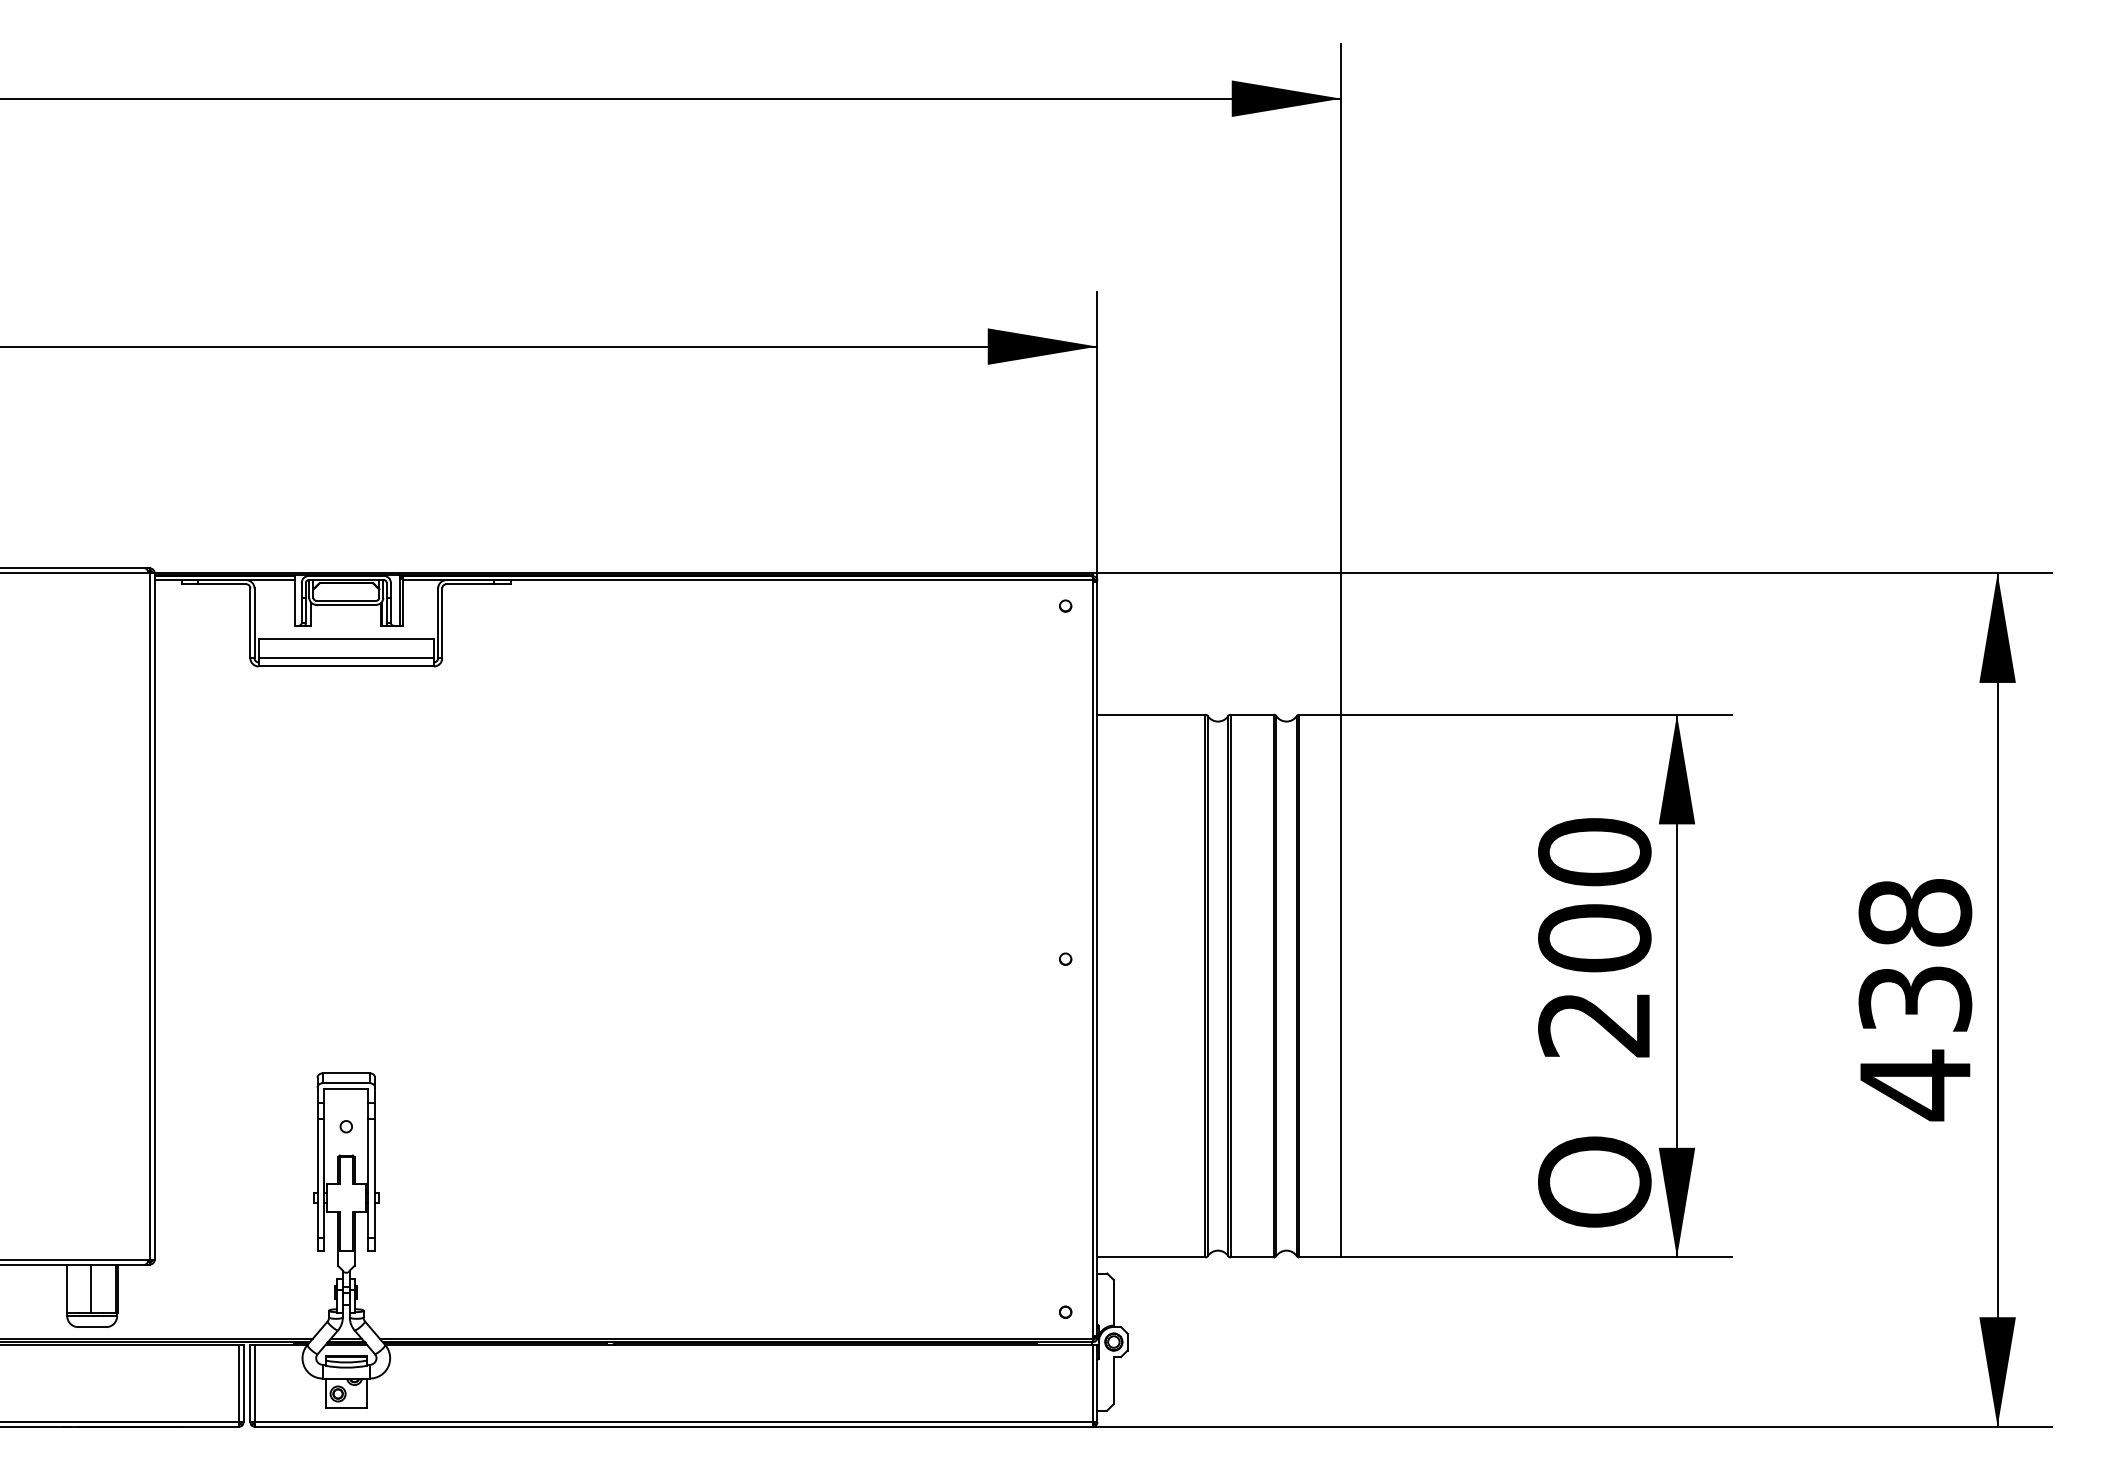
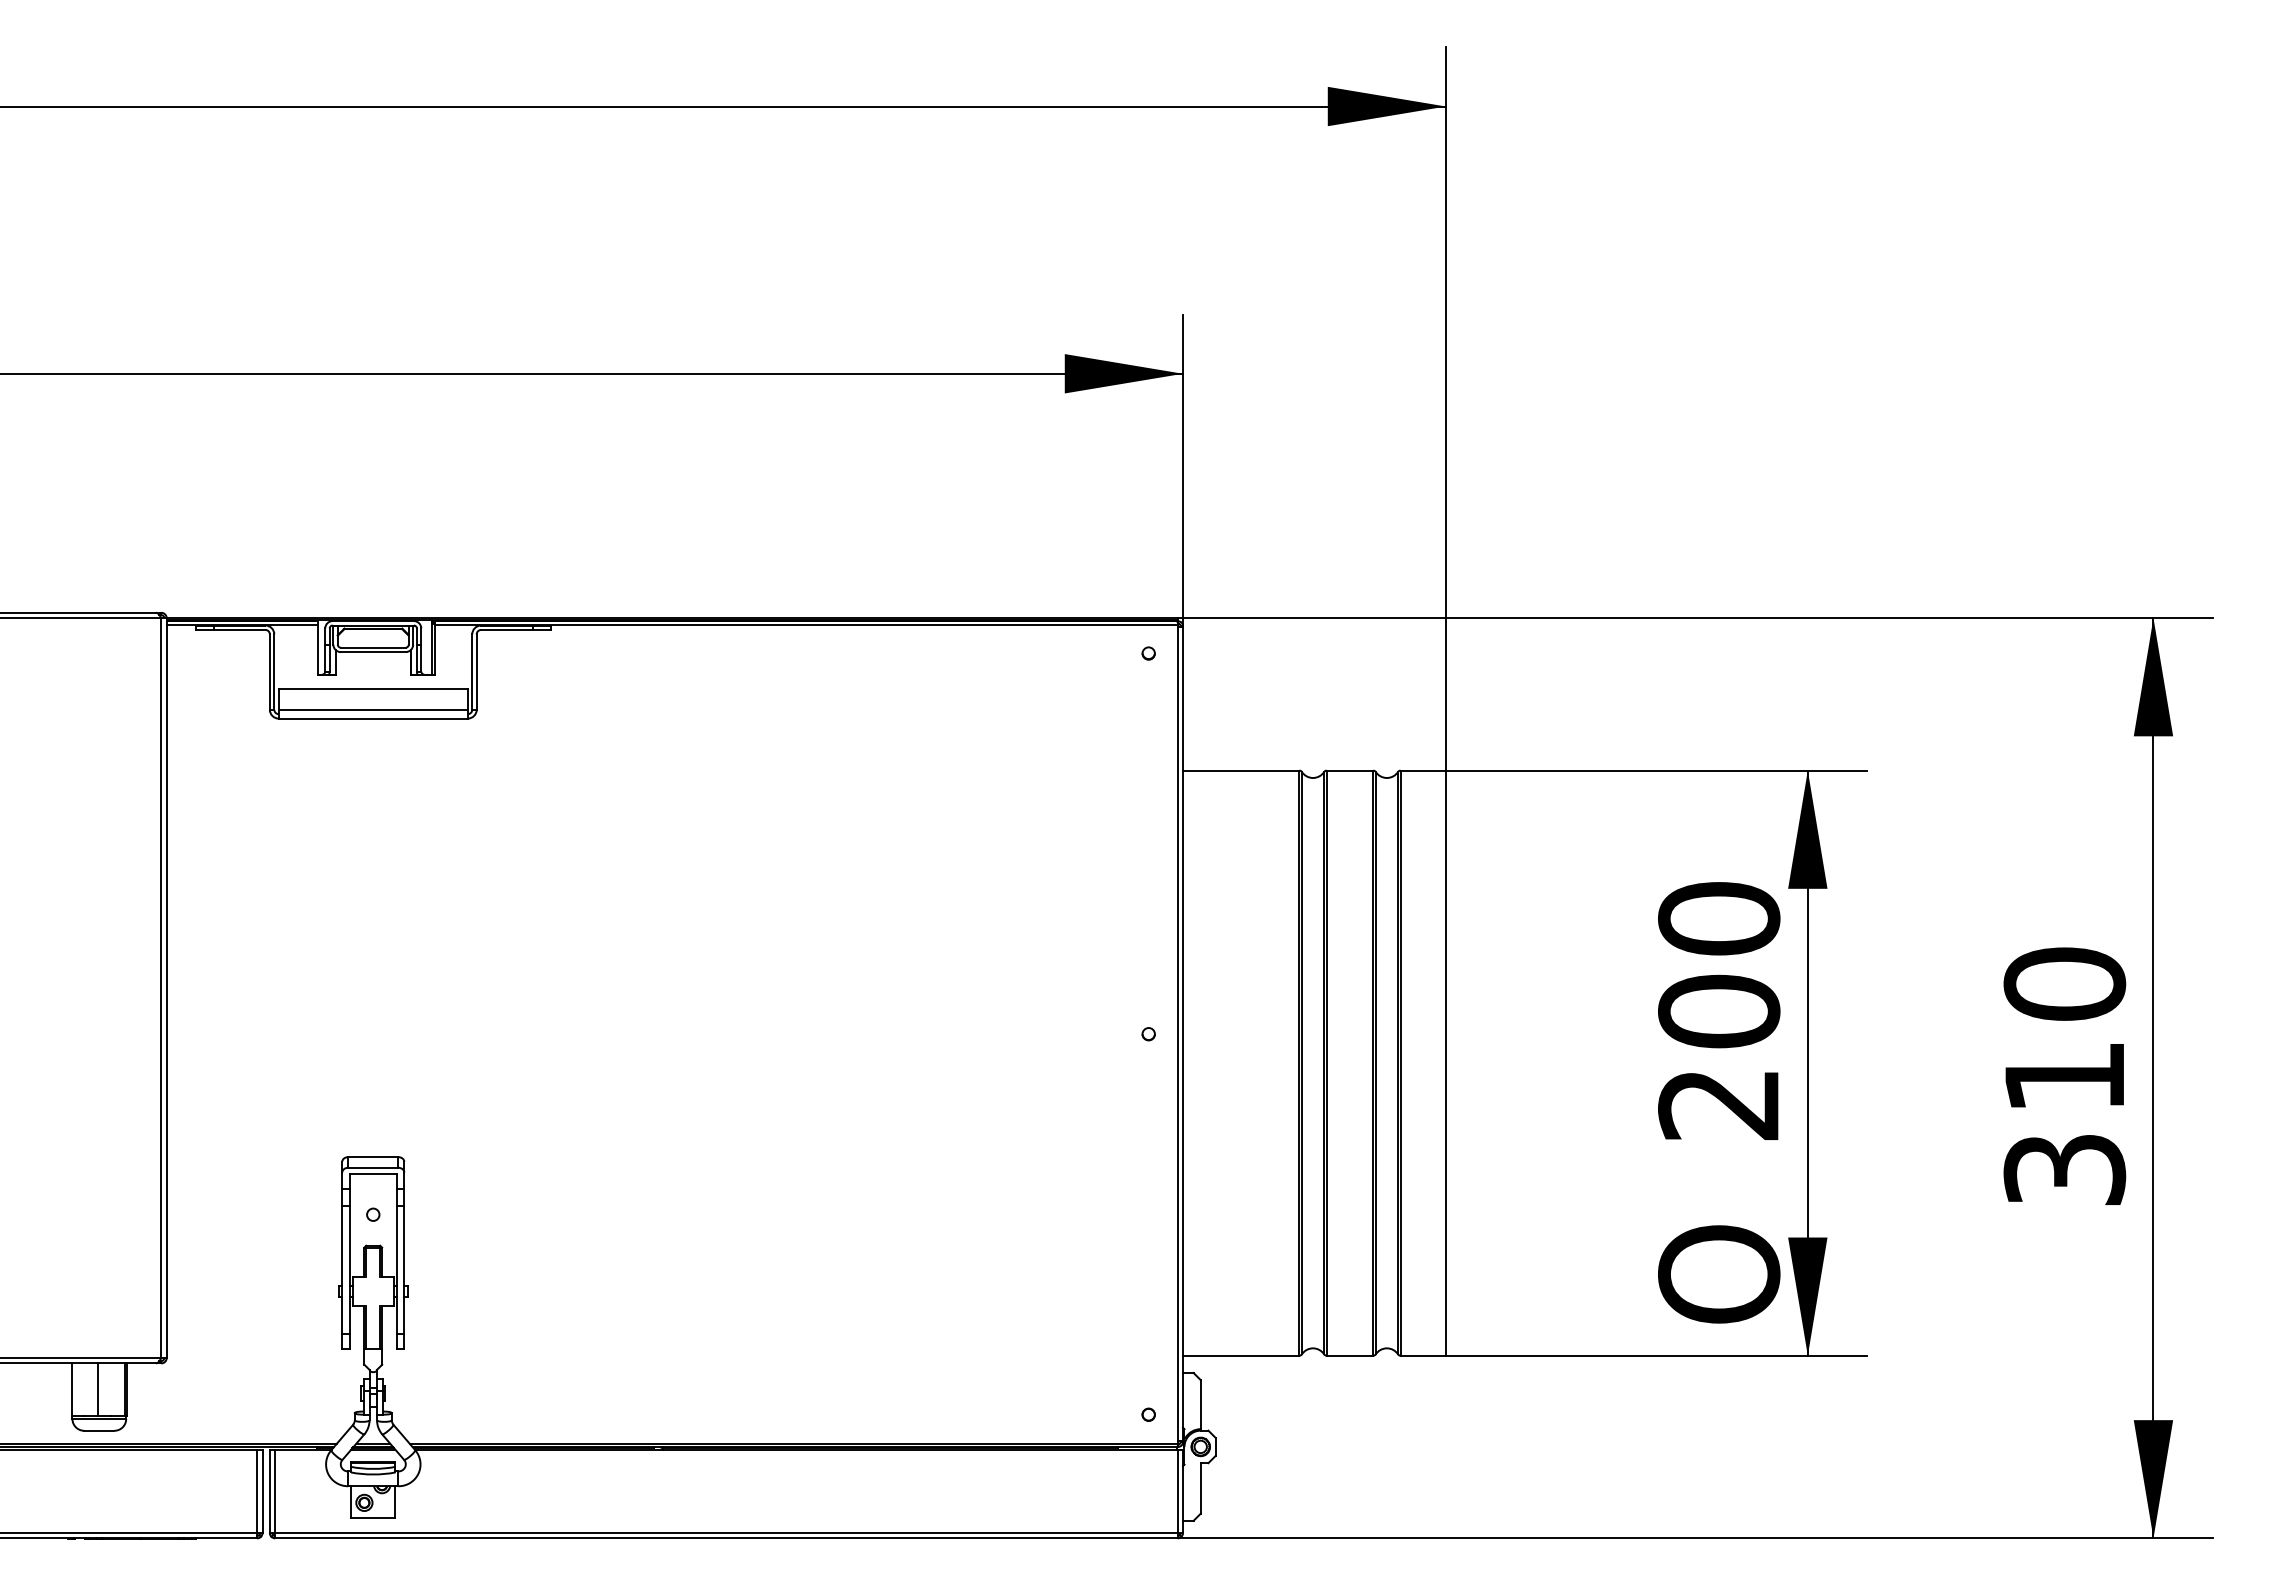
text: (1915, 999) -> (2064, 1077), 438 -> 310

